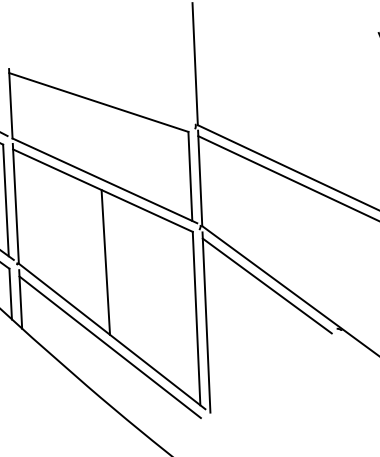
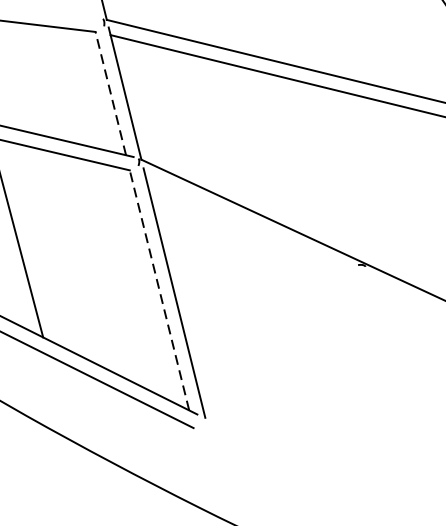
line: (190, 176) -> (111, 93), solid -> dashed
line: (266, 285) -> (247, 224), removed
line: (196, 318) -> (159, 290), solid -> dashed

